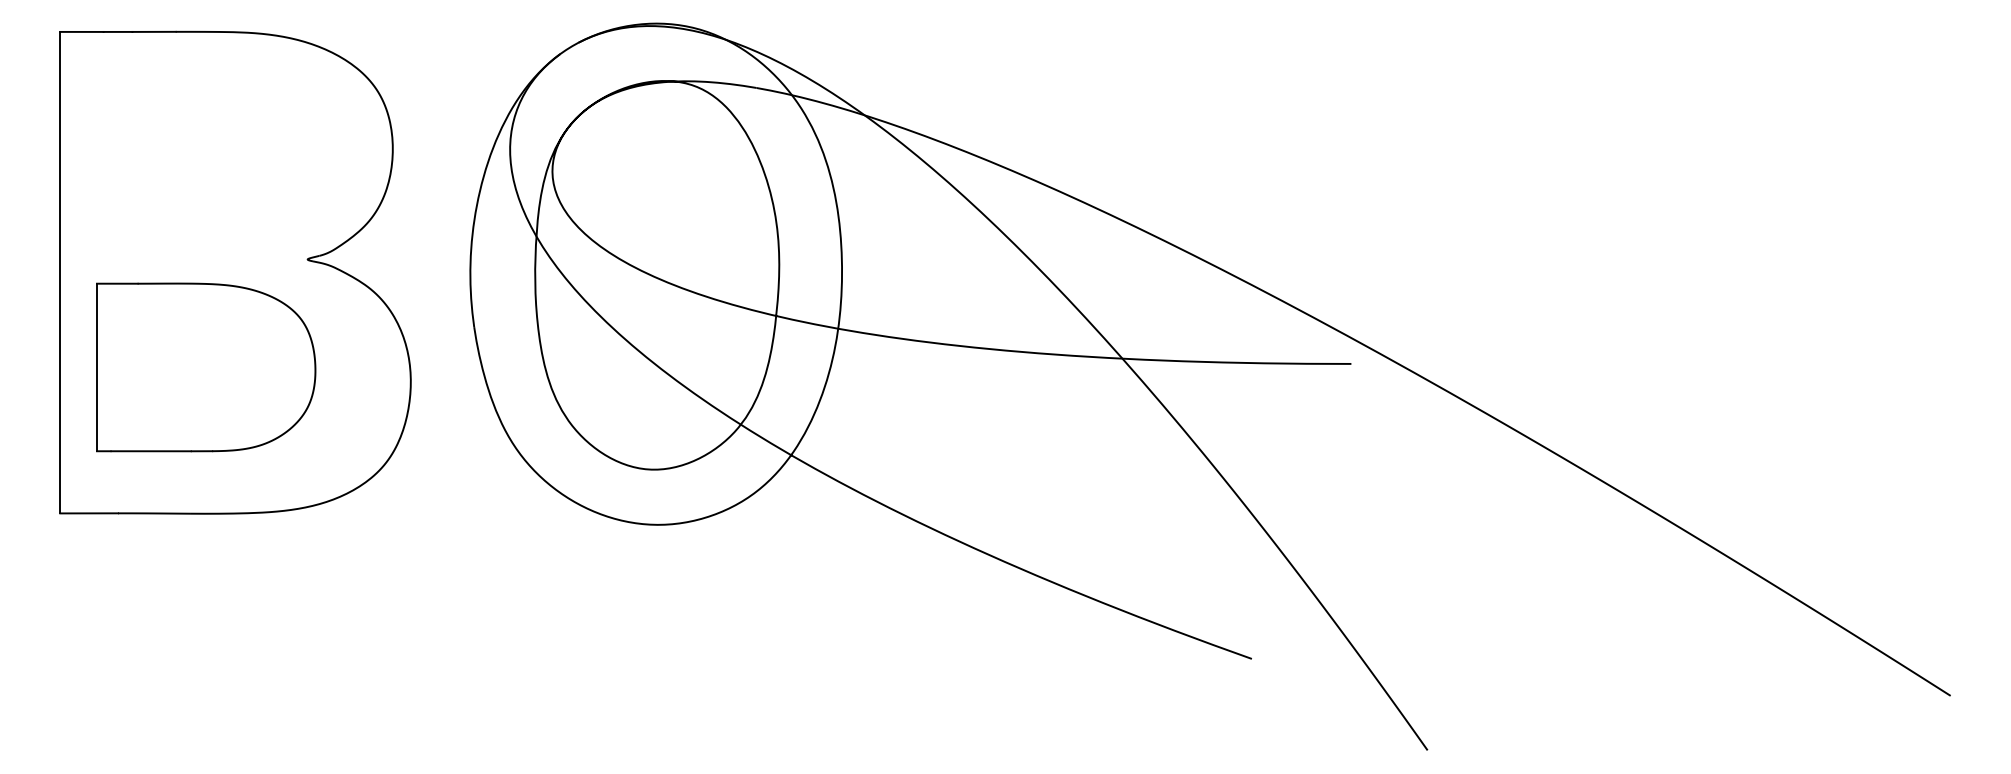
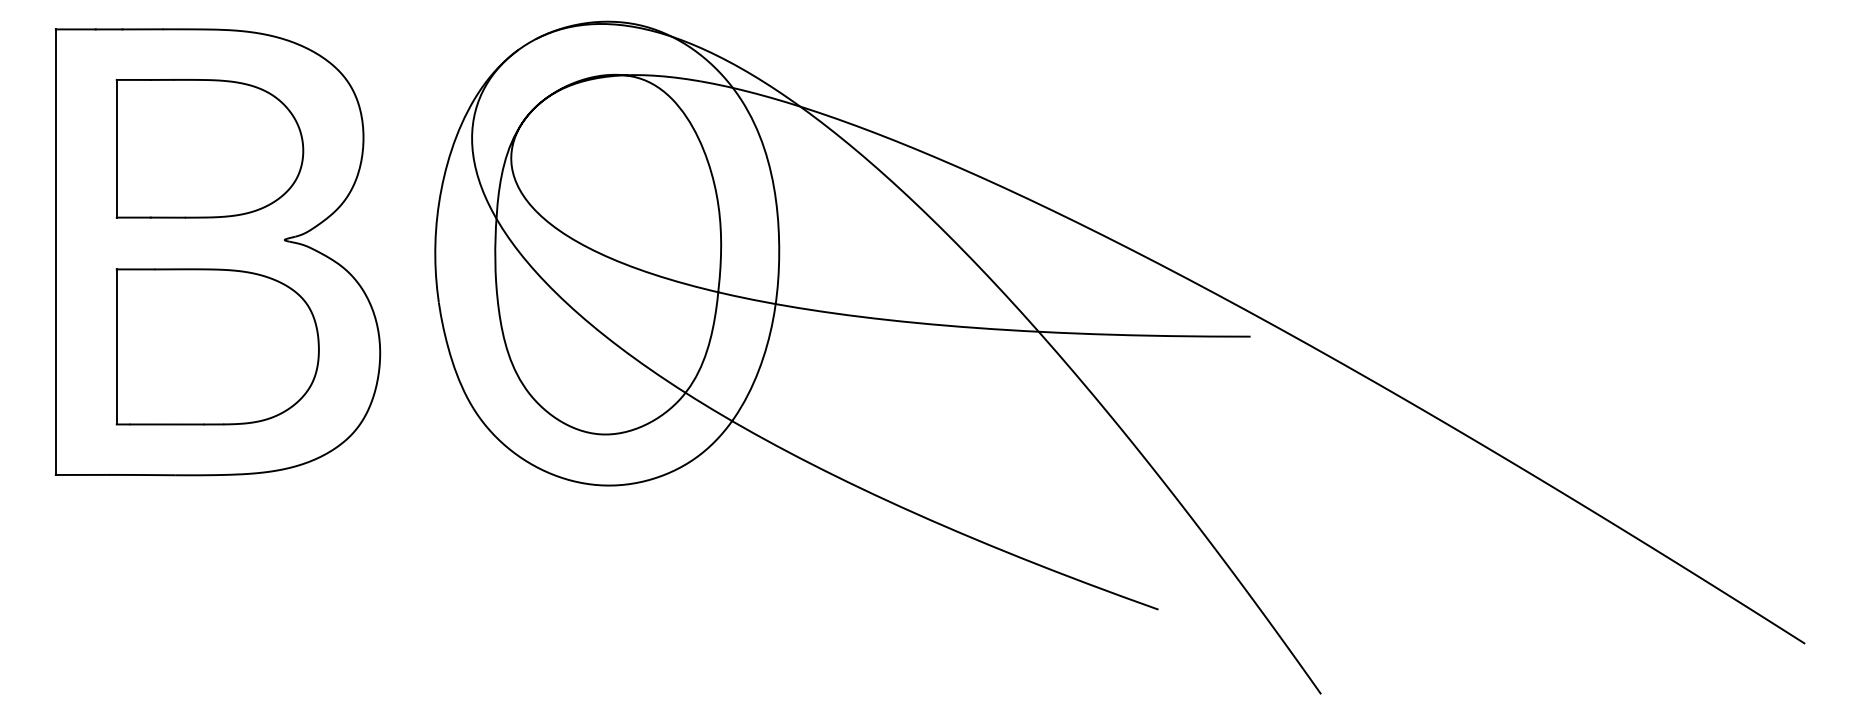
part: (226, 160) -> (209, 148), added
part: (205, 367) -> (217, 346), moved

